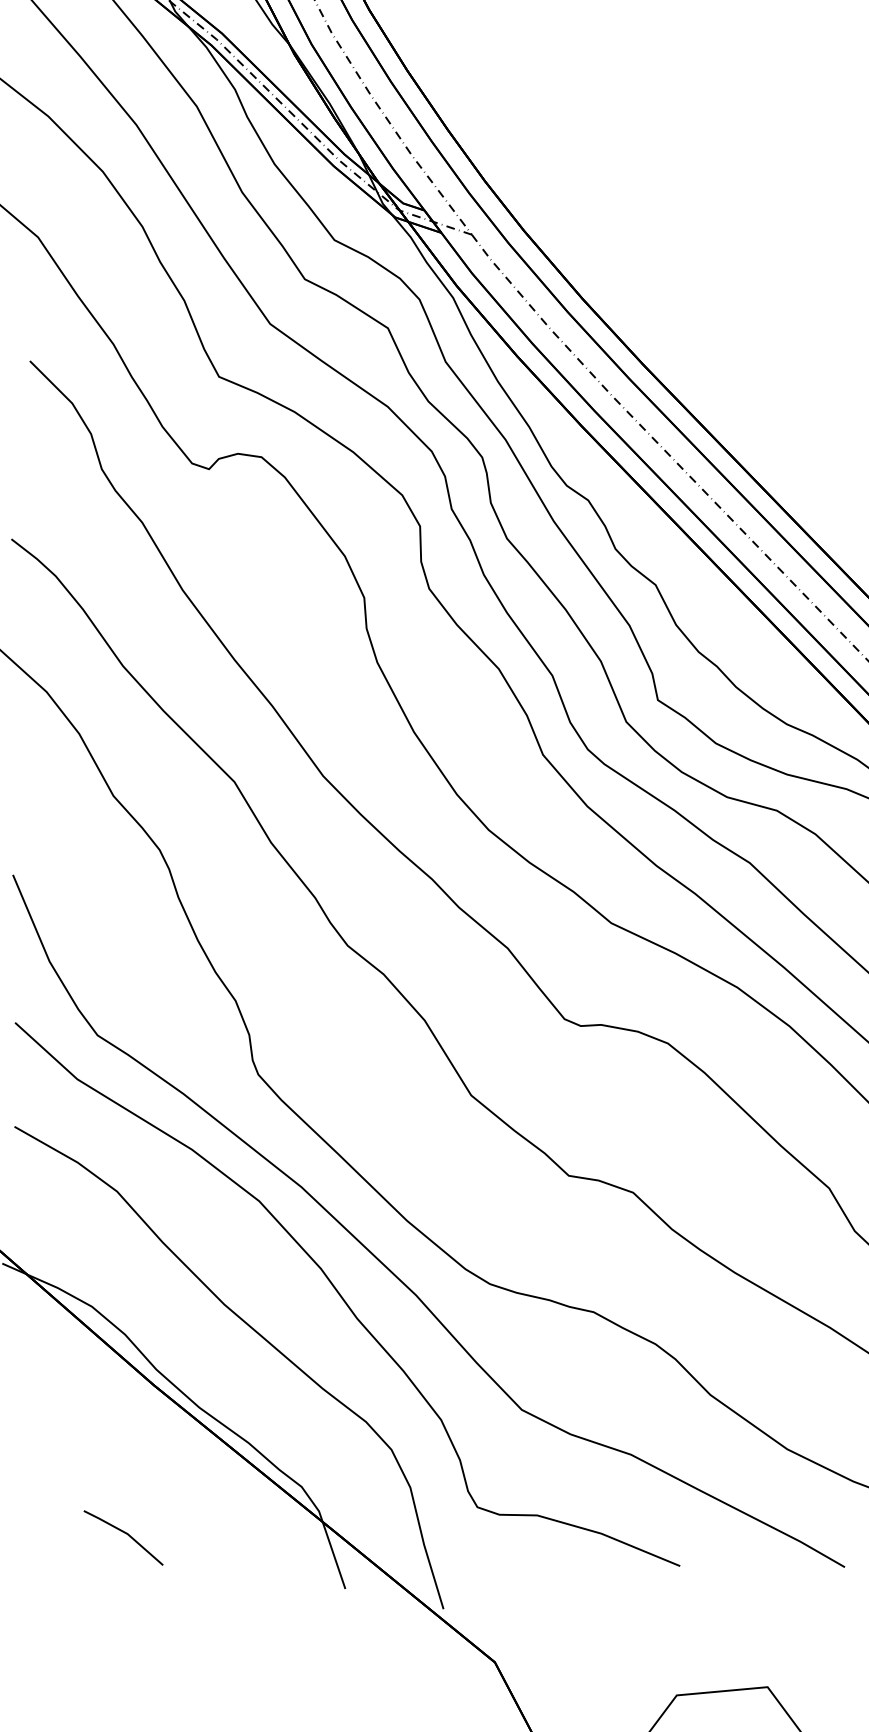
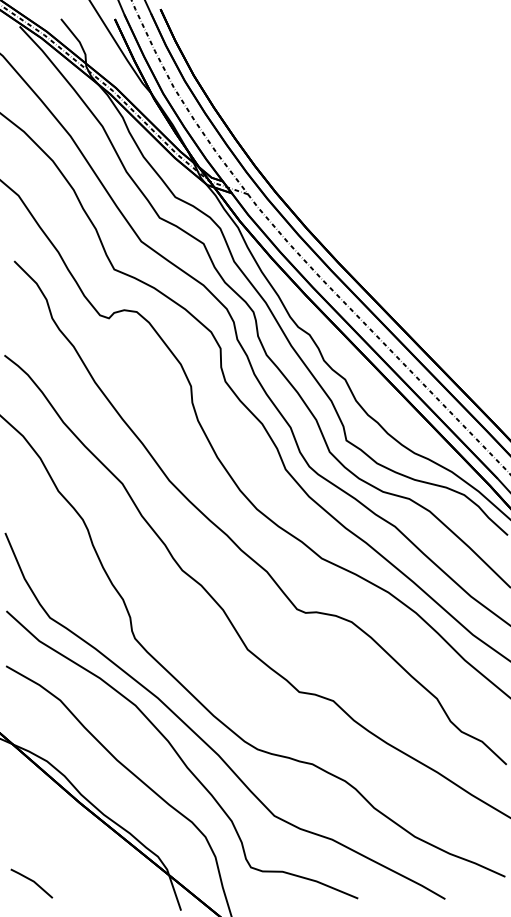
line: (123, 1533) -> (31, 881), moved

